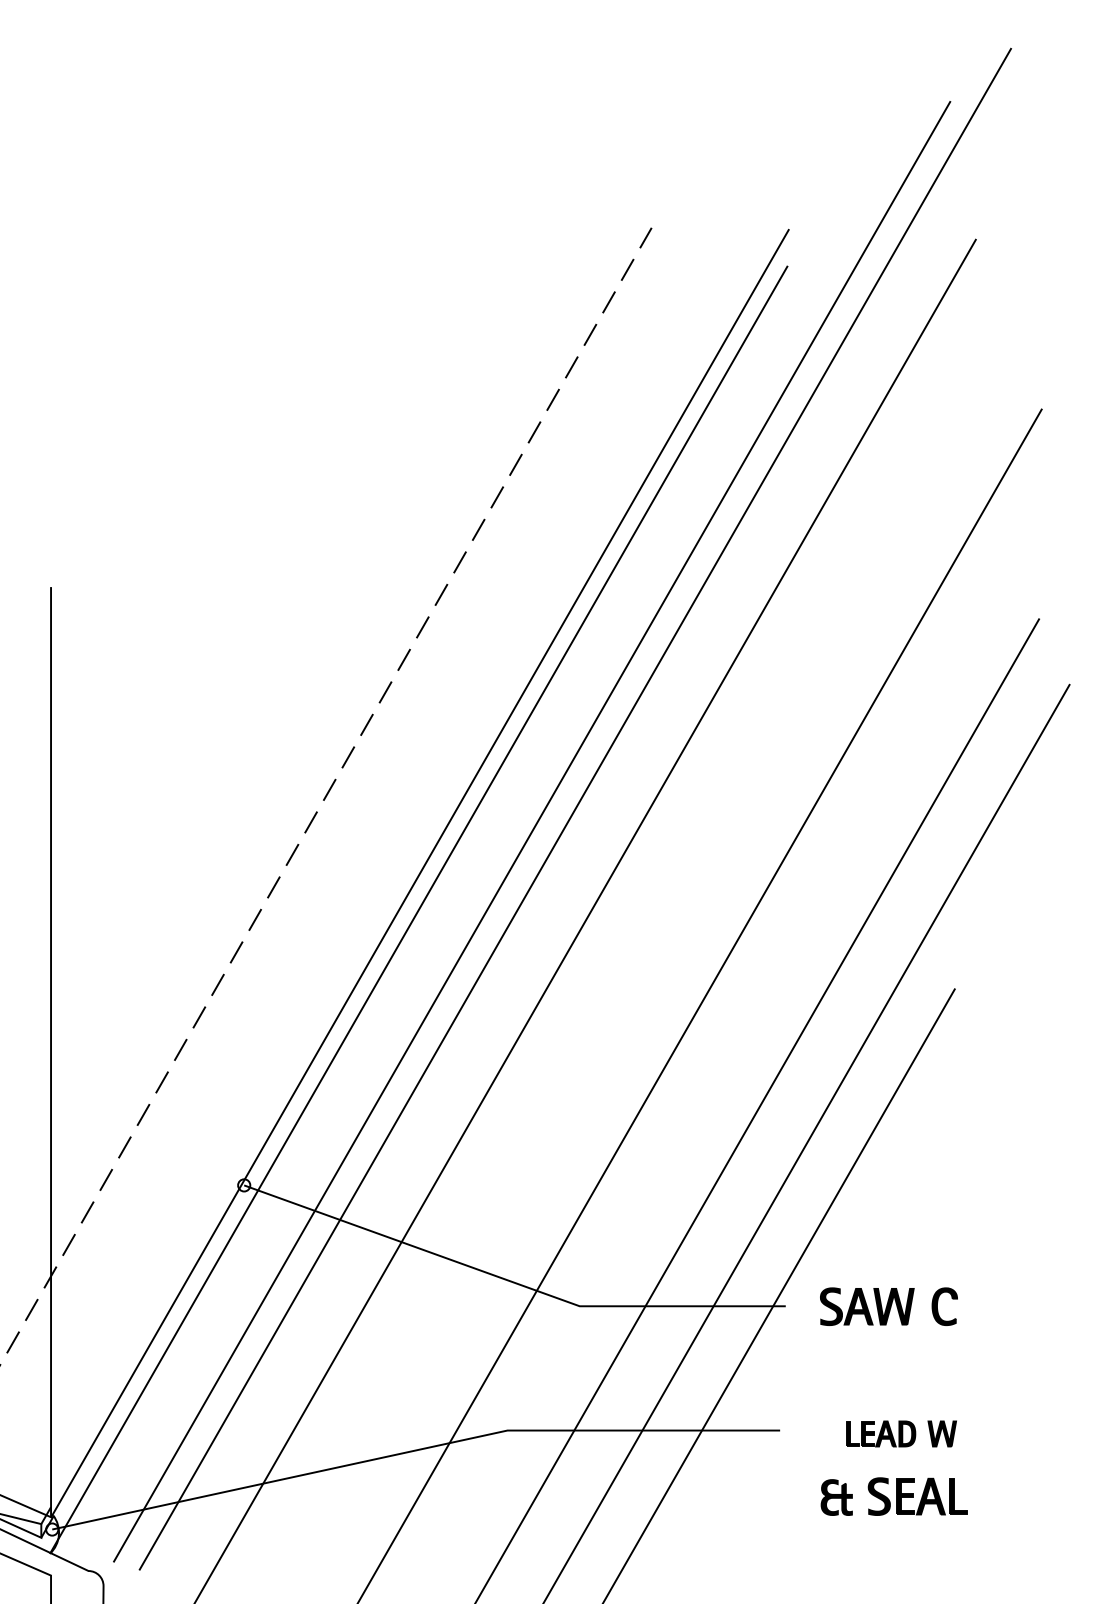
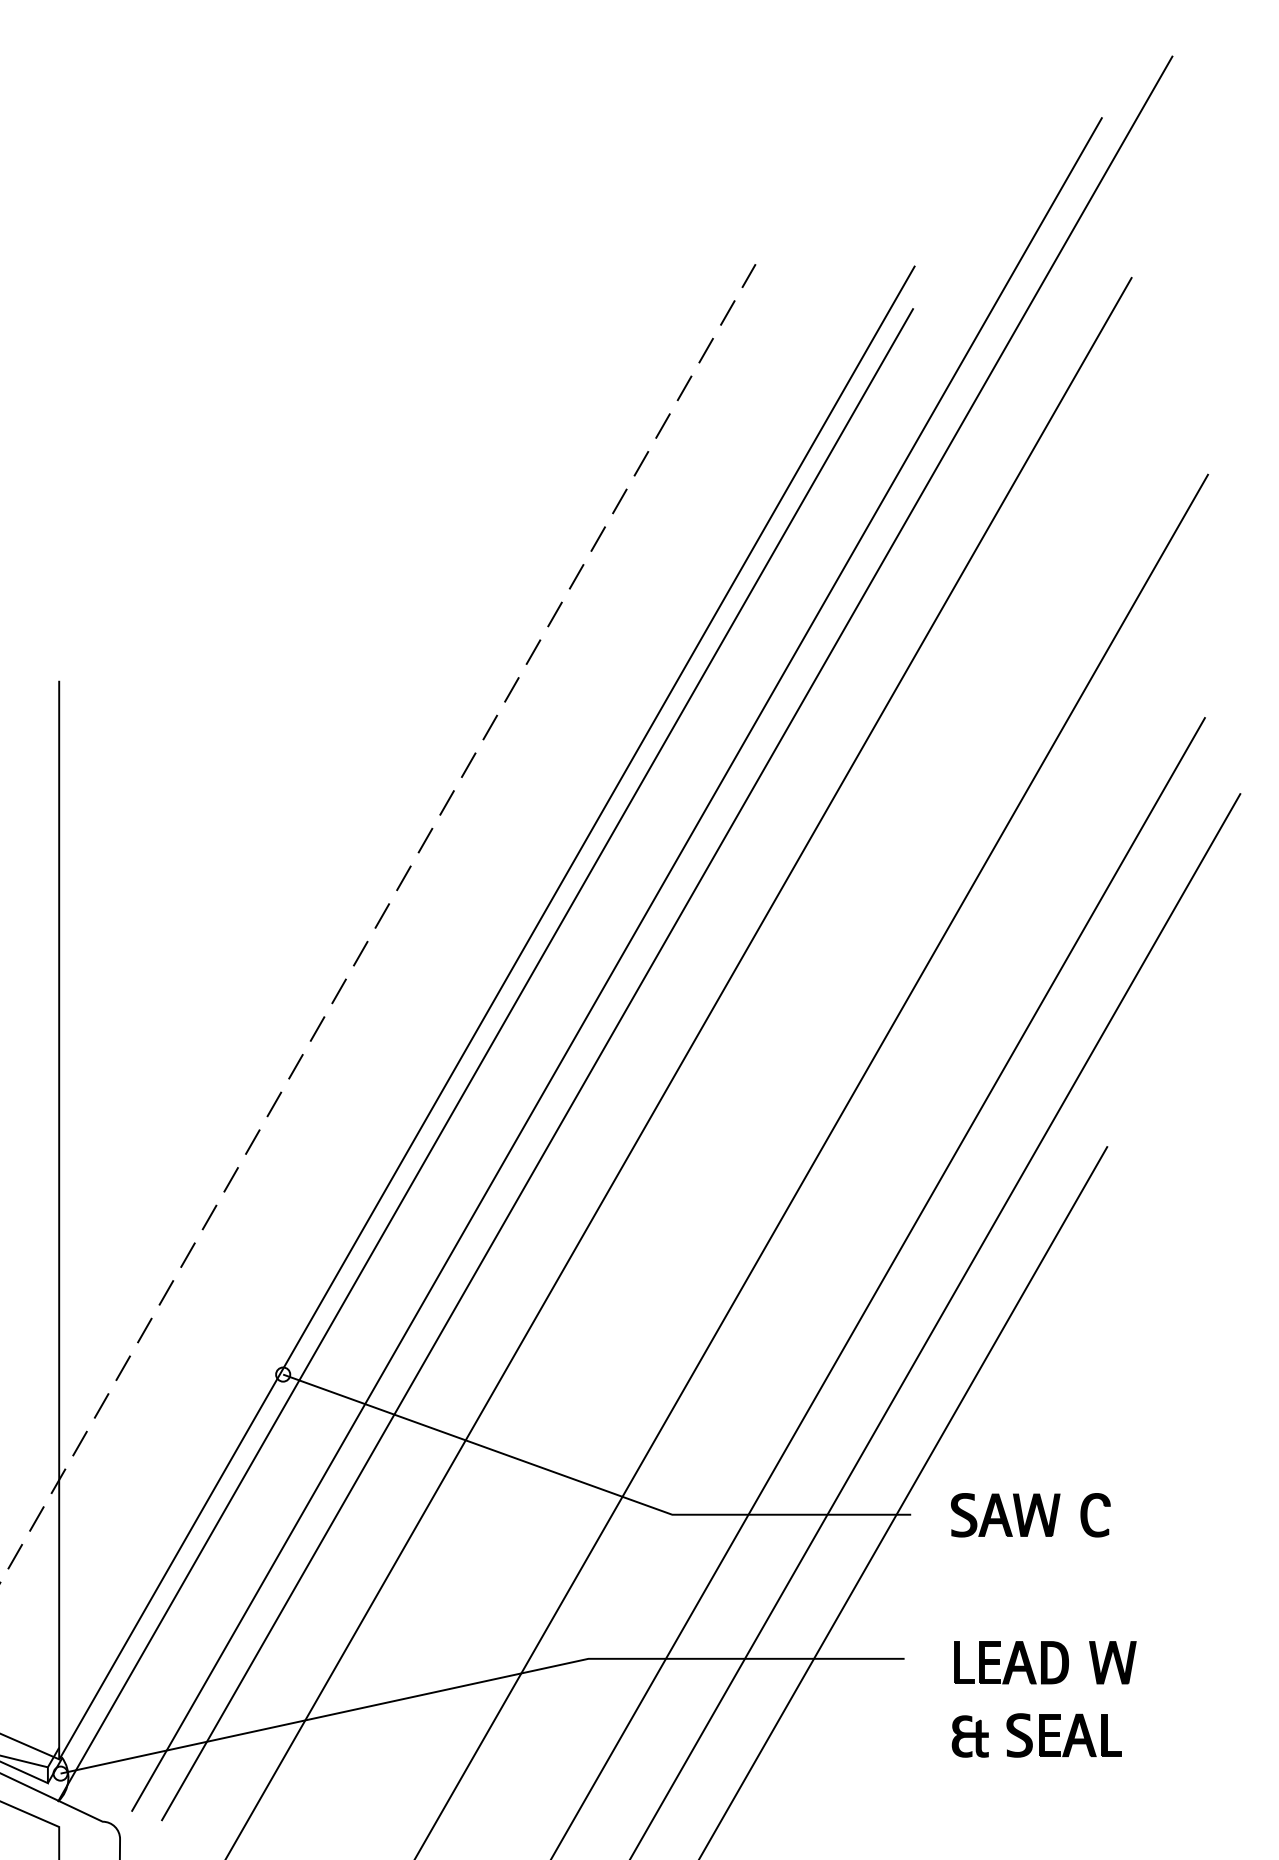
part: (901, 1433) -> (1045, 1662), size x1.43

